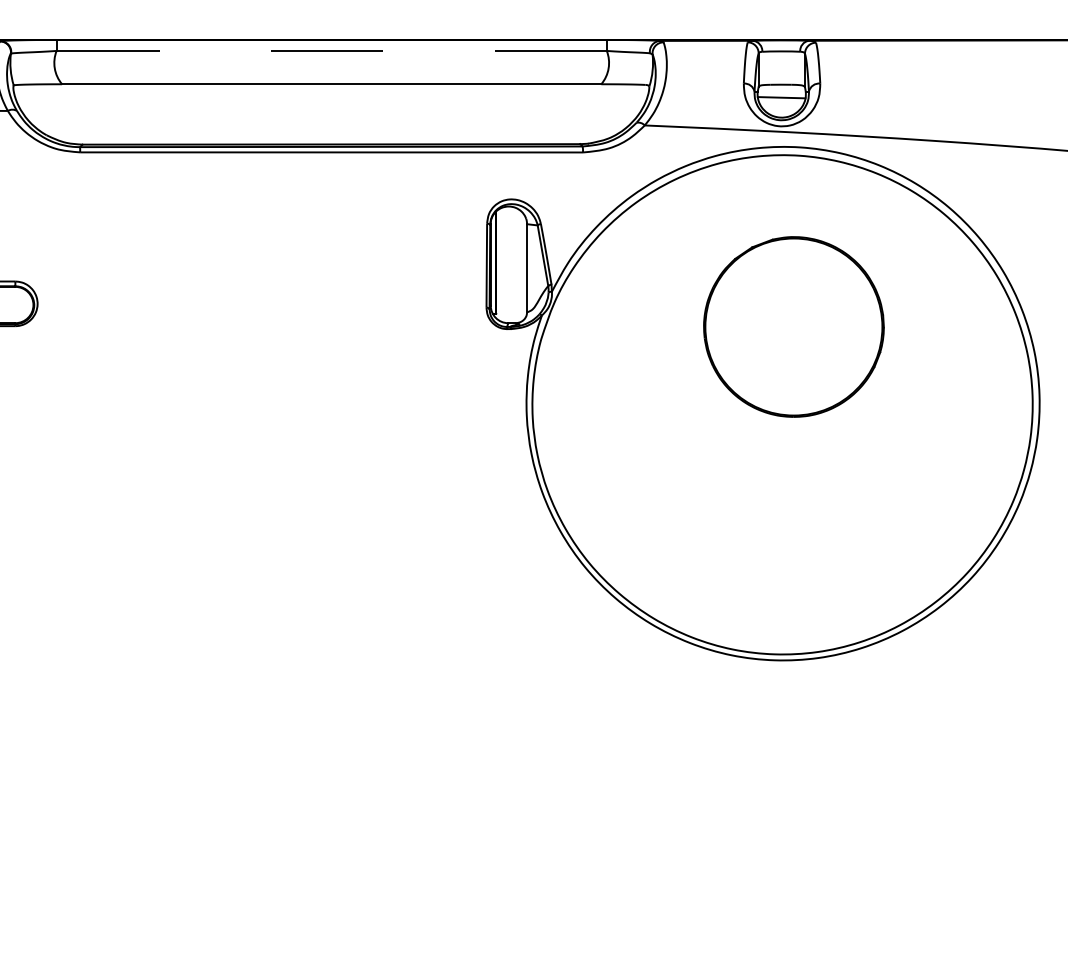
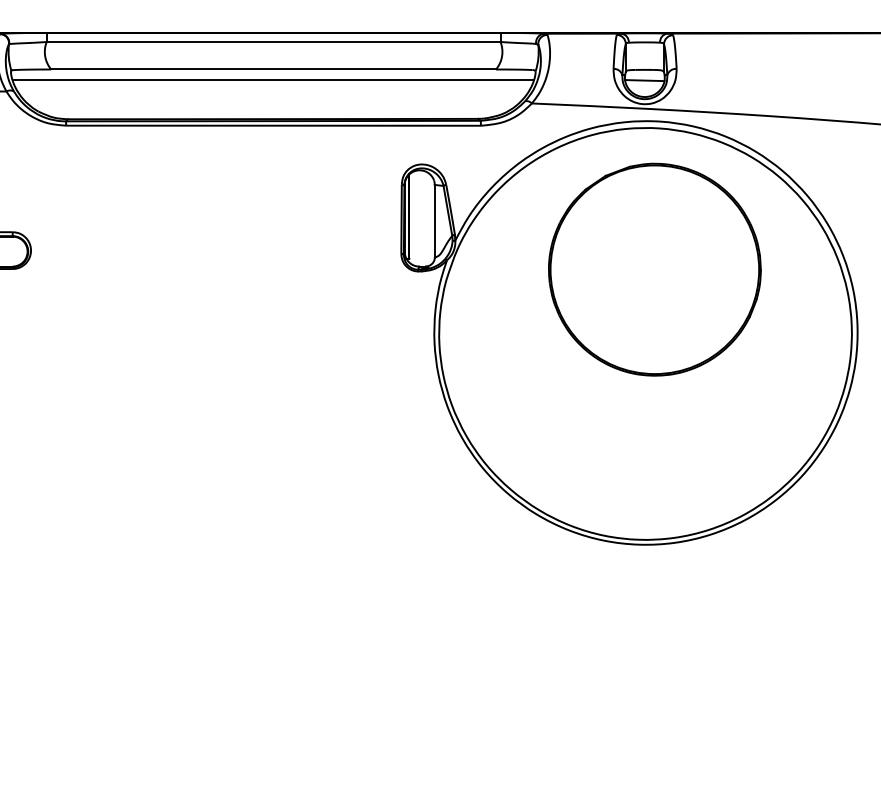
line: (331, 50) -> (273, 41), dashed -> solid
line: (331, 97) -> (273, 80), added
part: (793, 326) -> (654, 269), size x1.43

